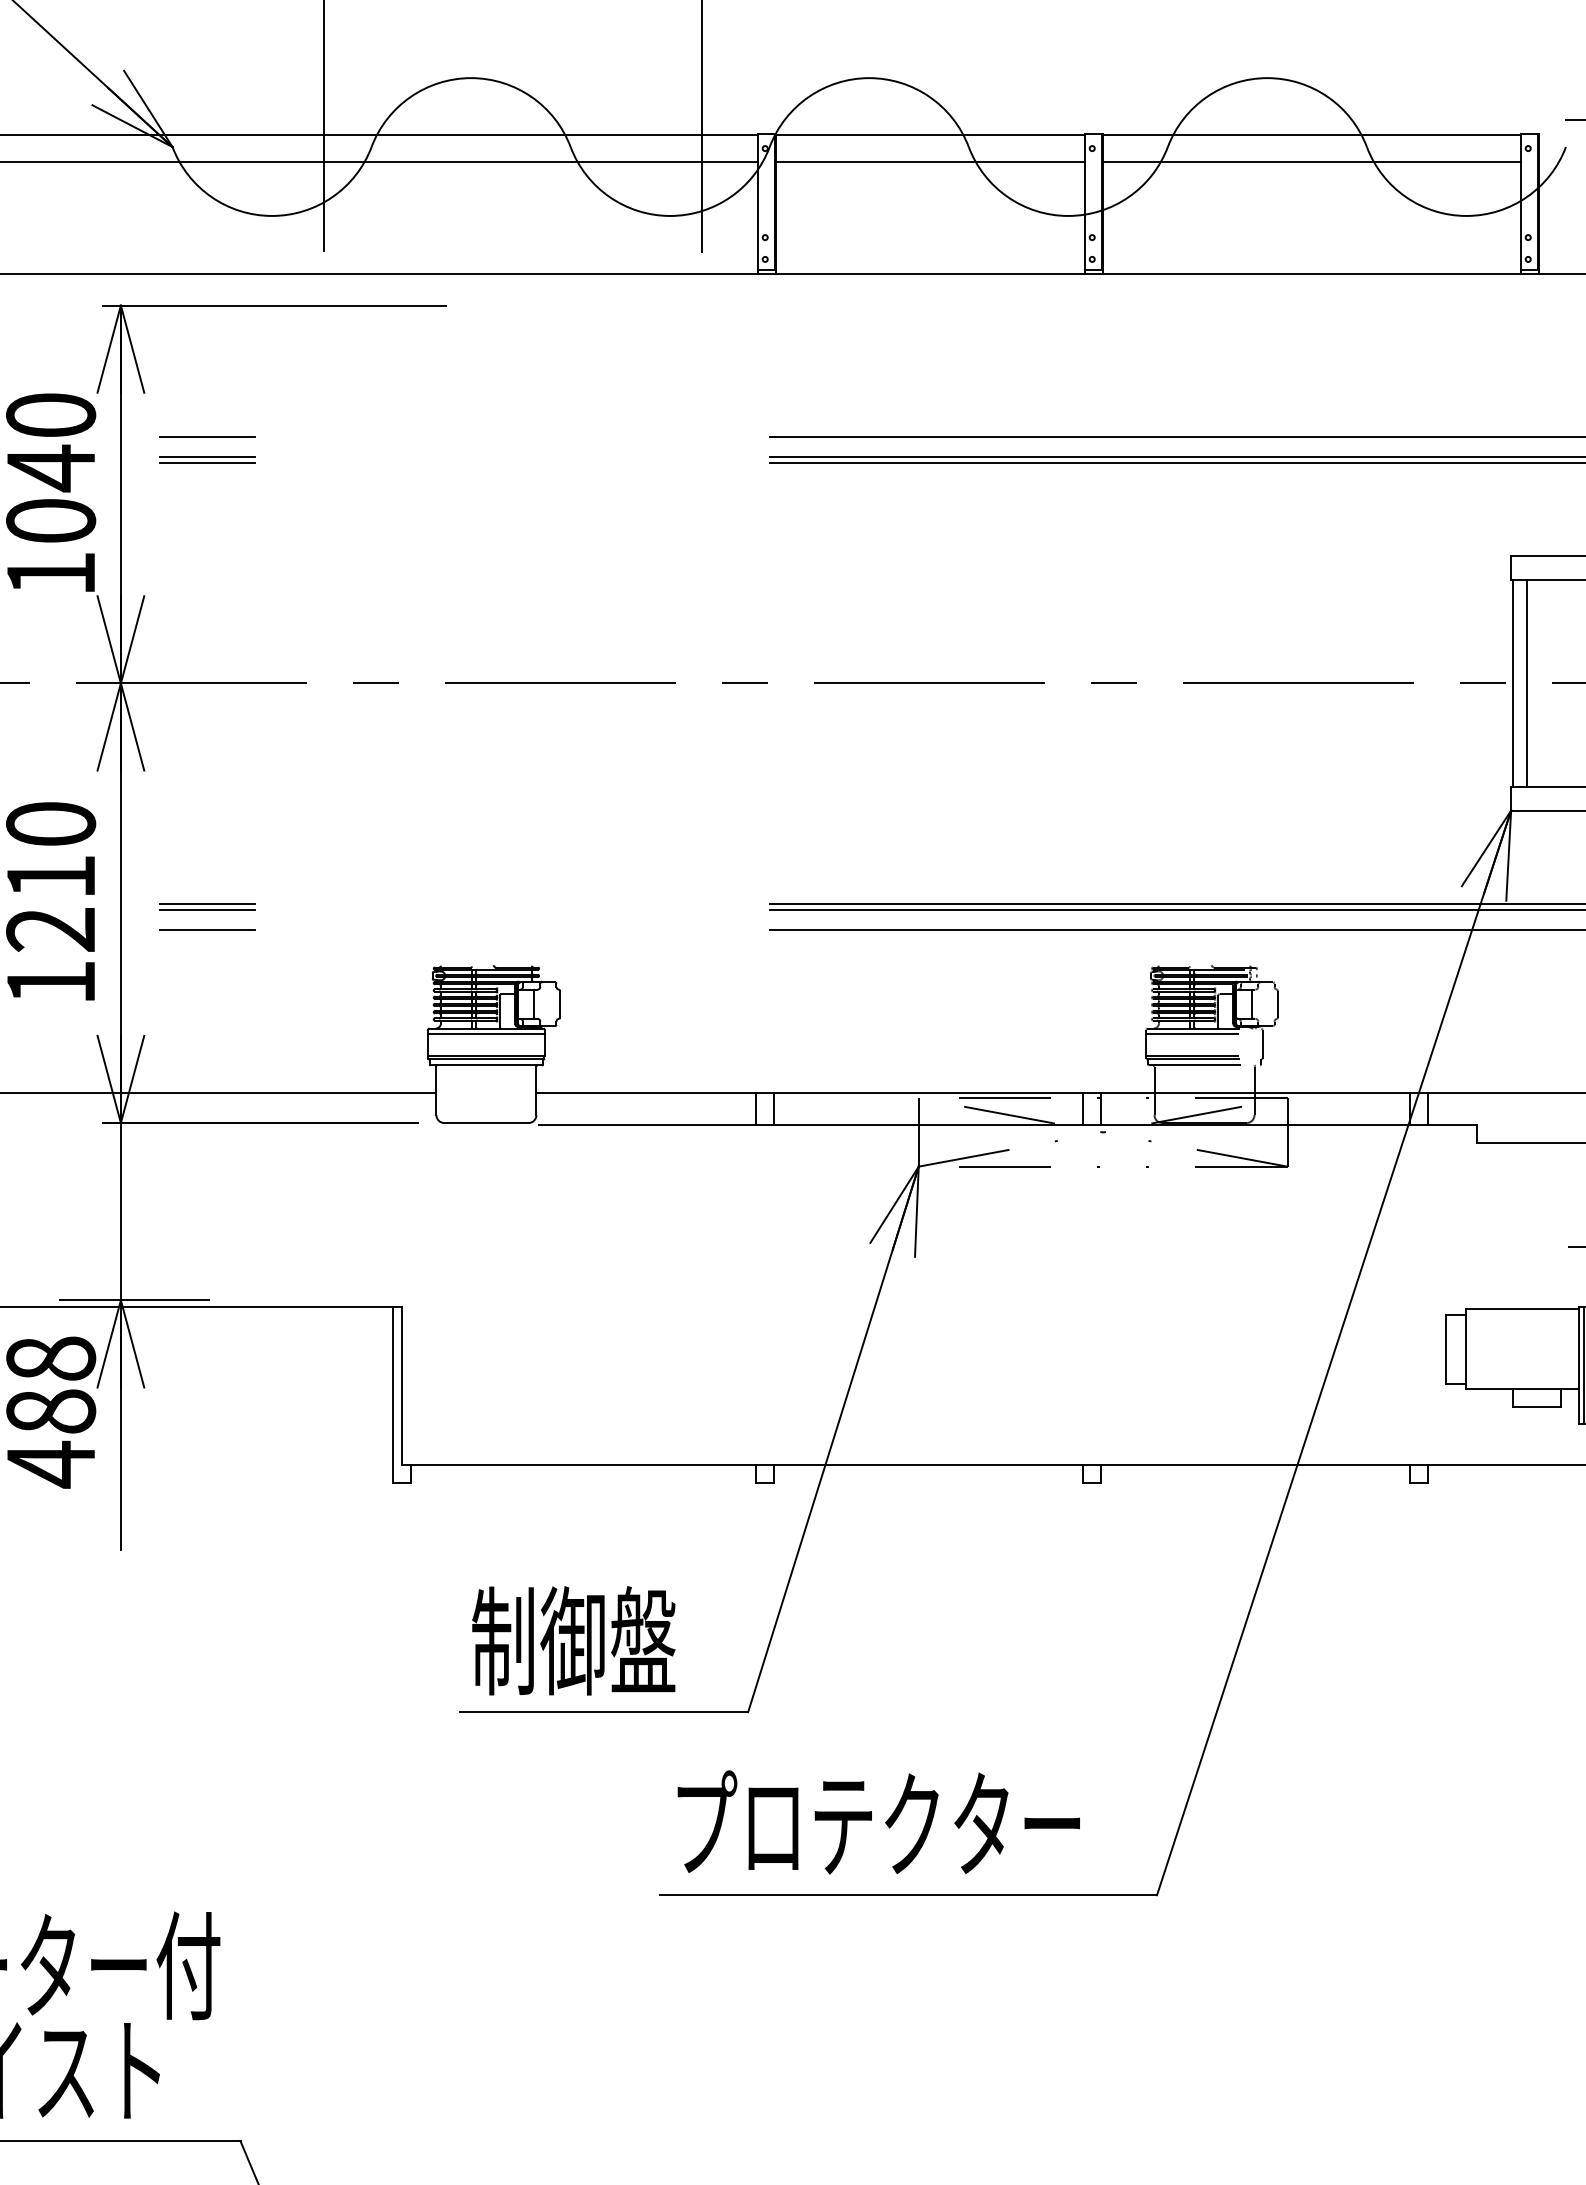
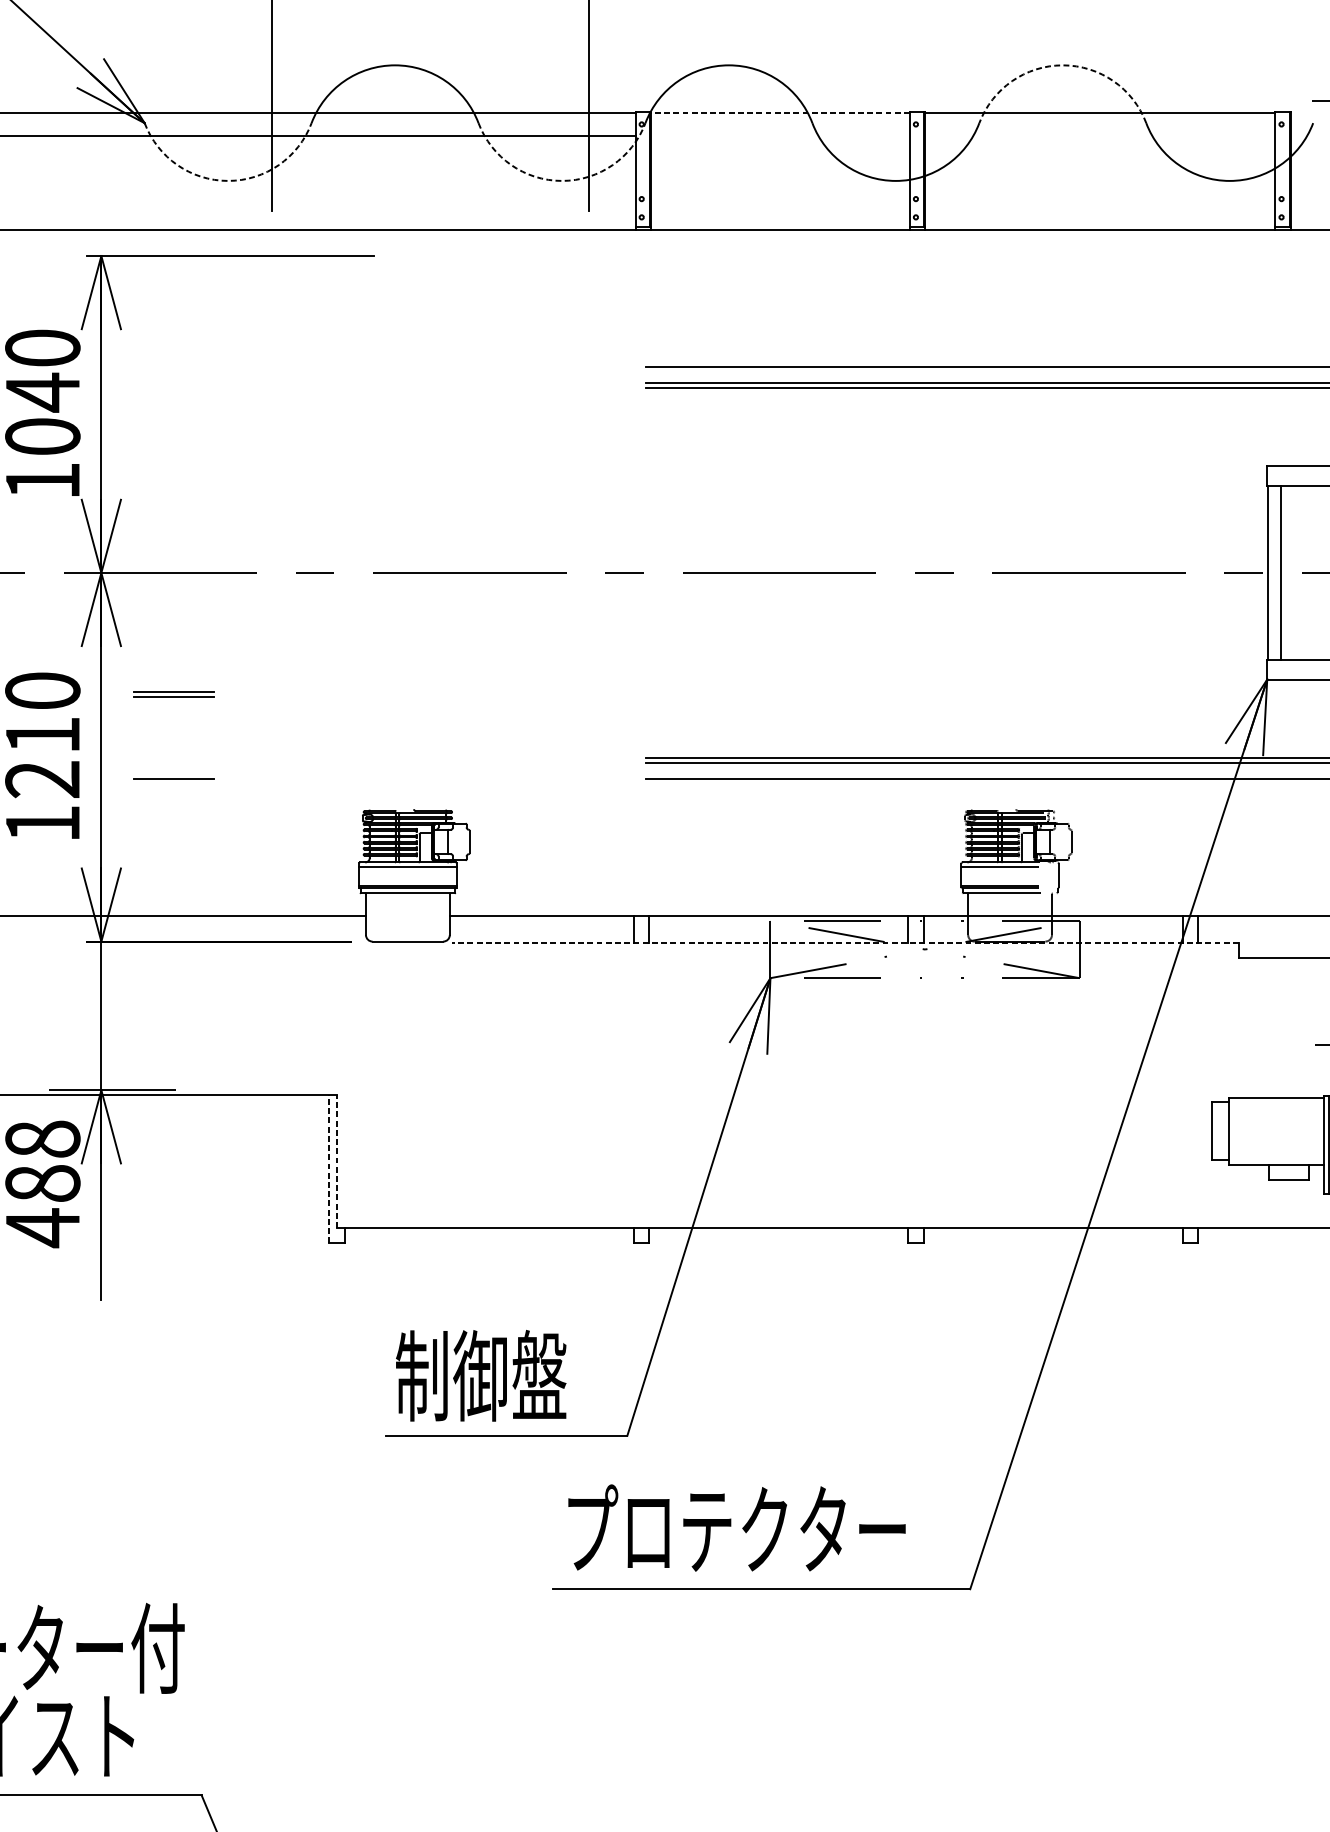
arc: (1267, 78) -> (1062, 65), solid -> dashed
line: (930, 134) -> (780, 112), solid -> dashed
line: (930, 162) -> (780, 136), removed
line: (1311, 162) -> (1099, 136), removed
arc: (272, 215) -> (228, 180), solid -> dashed
arc: (670, 215) -> (562, 180), solid -> dashed
line: (207, 437) -> (173, 366), removed
line: (207, 457) -> (173, 383), removed
line: (207, 462) -> (173, 387), removed
part: (207, 906) -> (173, 694), moved
line: (1007, 1124) -> (844, 942), solid -> dashed
line: (401, 1385) -> (336, 1161), solid -> dashed
line: (392, 1394) -> (329, 1169), solid -> dashed

